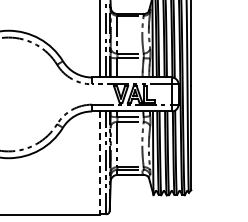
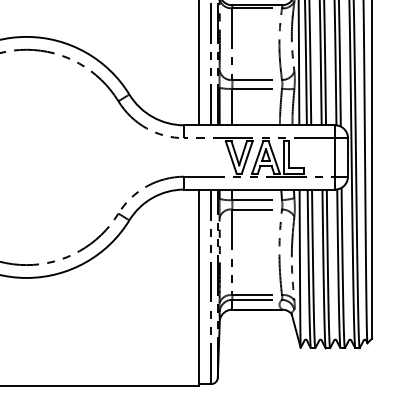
line: (99, 163) -> (198, 287), dashed -> solid

